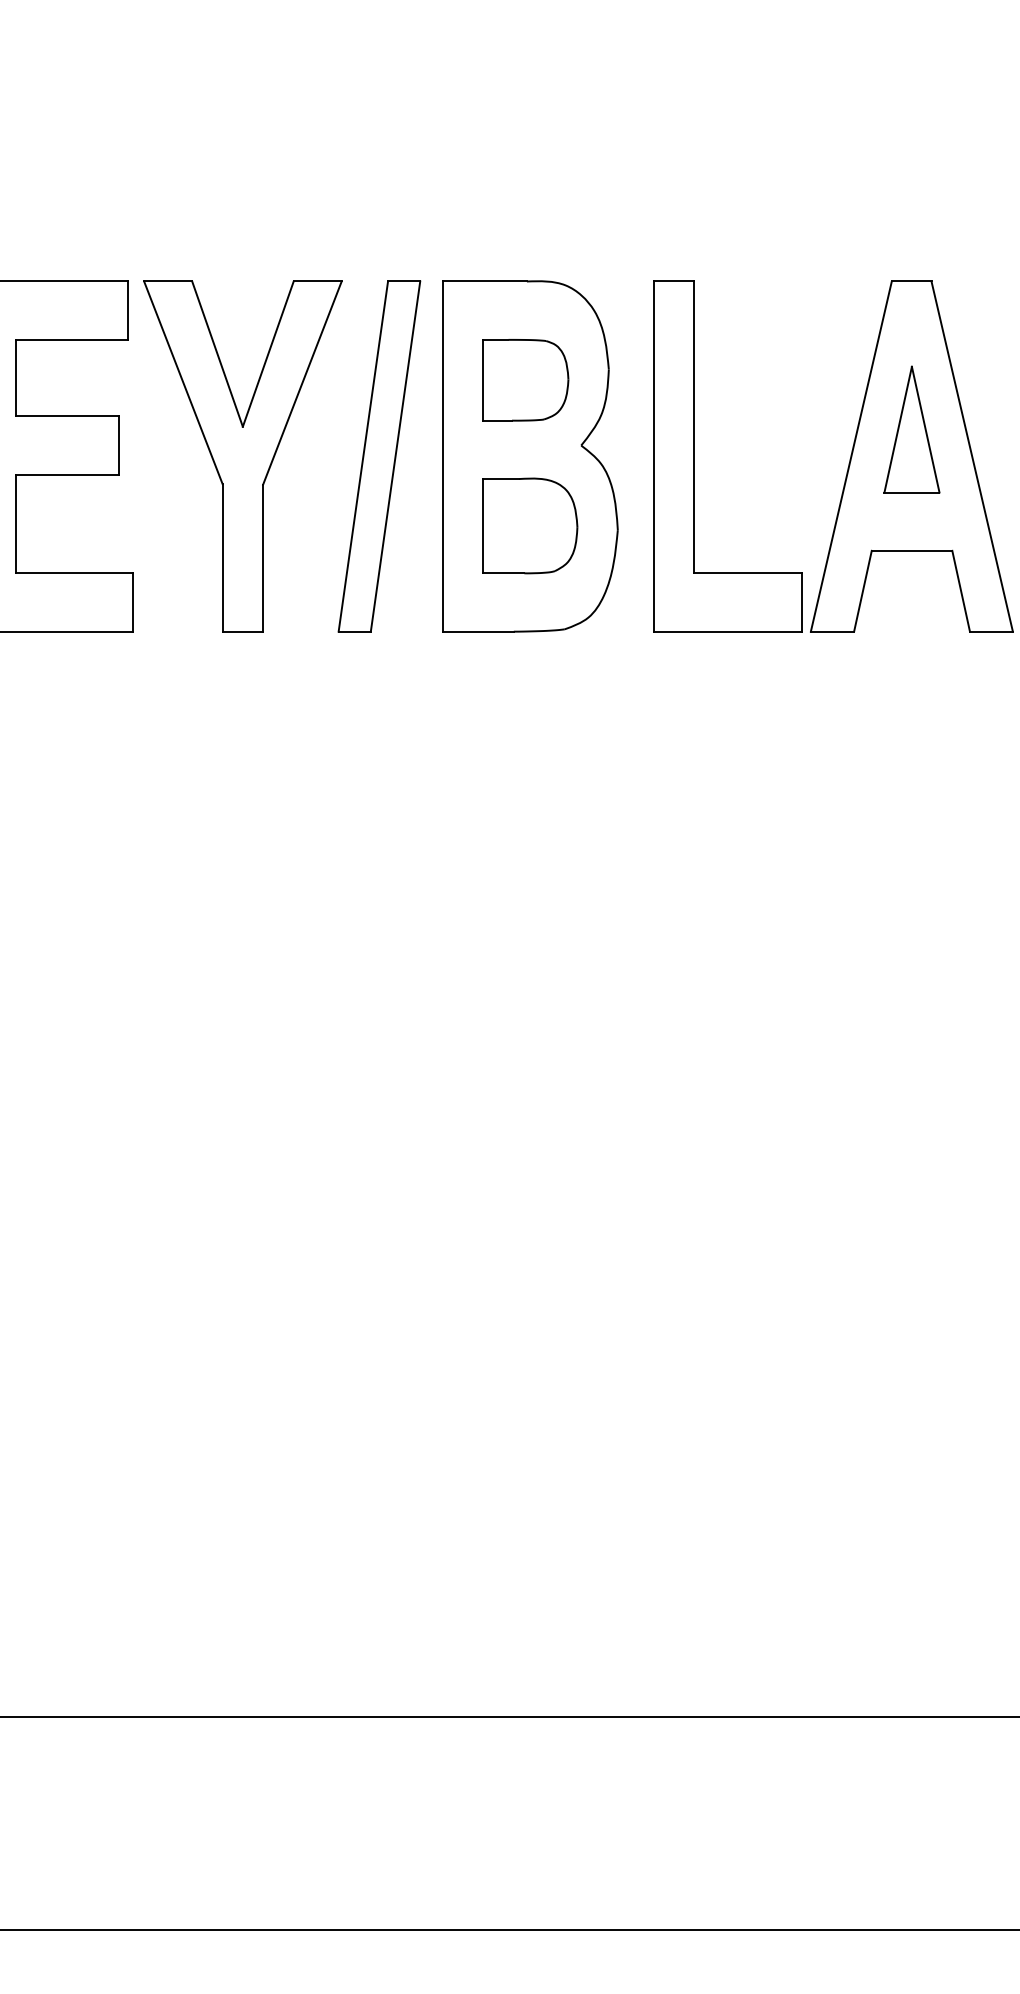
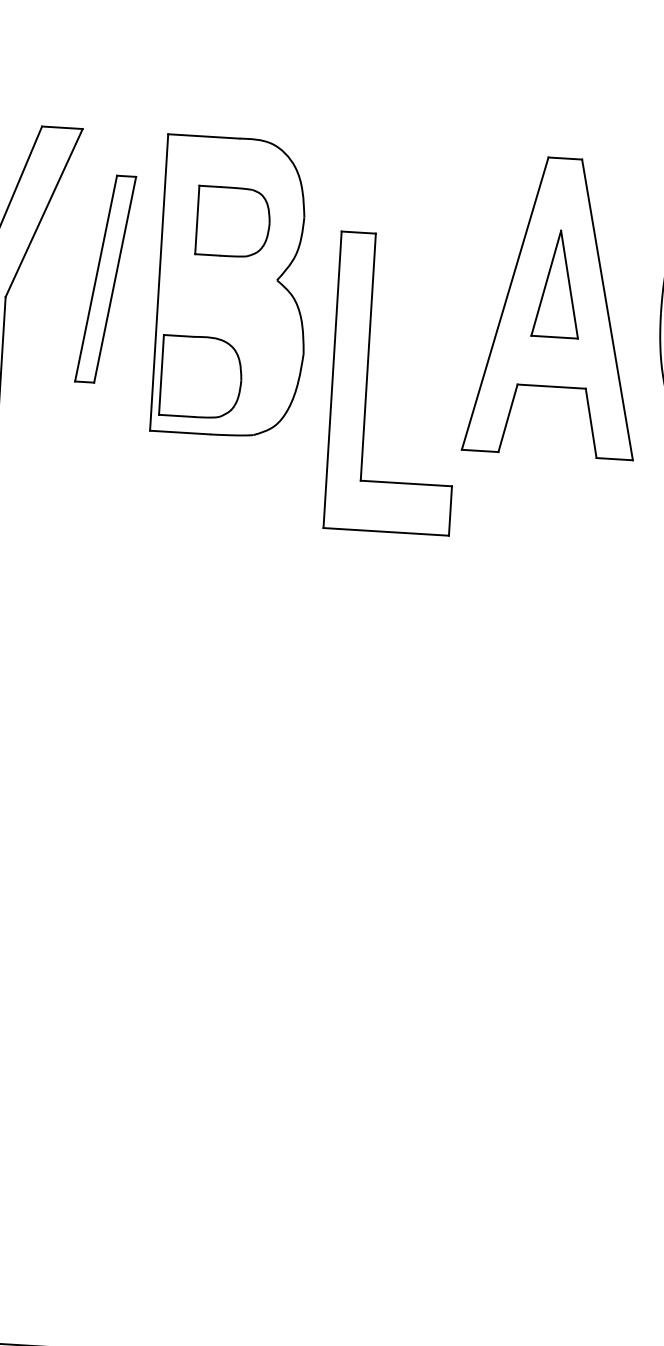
part: (379, 456) -> (105, 279), size x0.7
part: (694, 456) -> (367, 381), moved
part: (530, 525) -> (201, 376), moved

